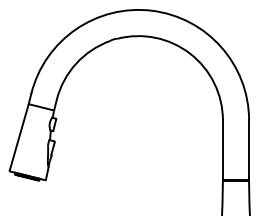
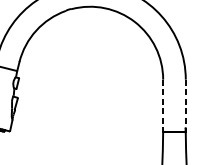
line: (249, 148) -> (186, 103), solid -> dashed
line: (222, 150) -> (162, 105), solid -> dashed

